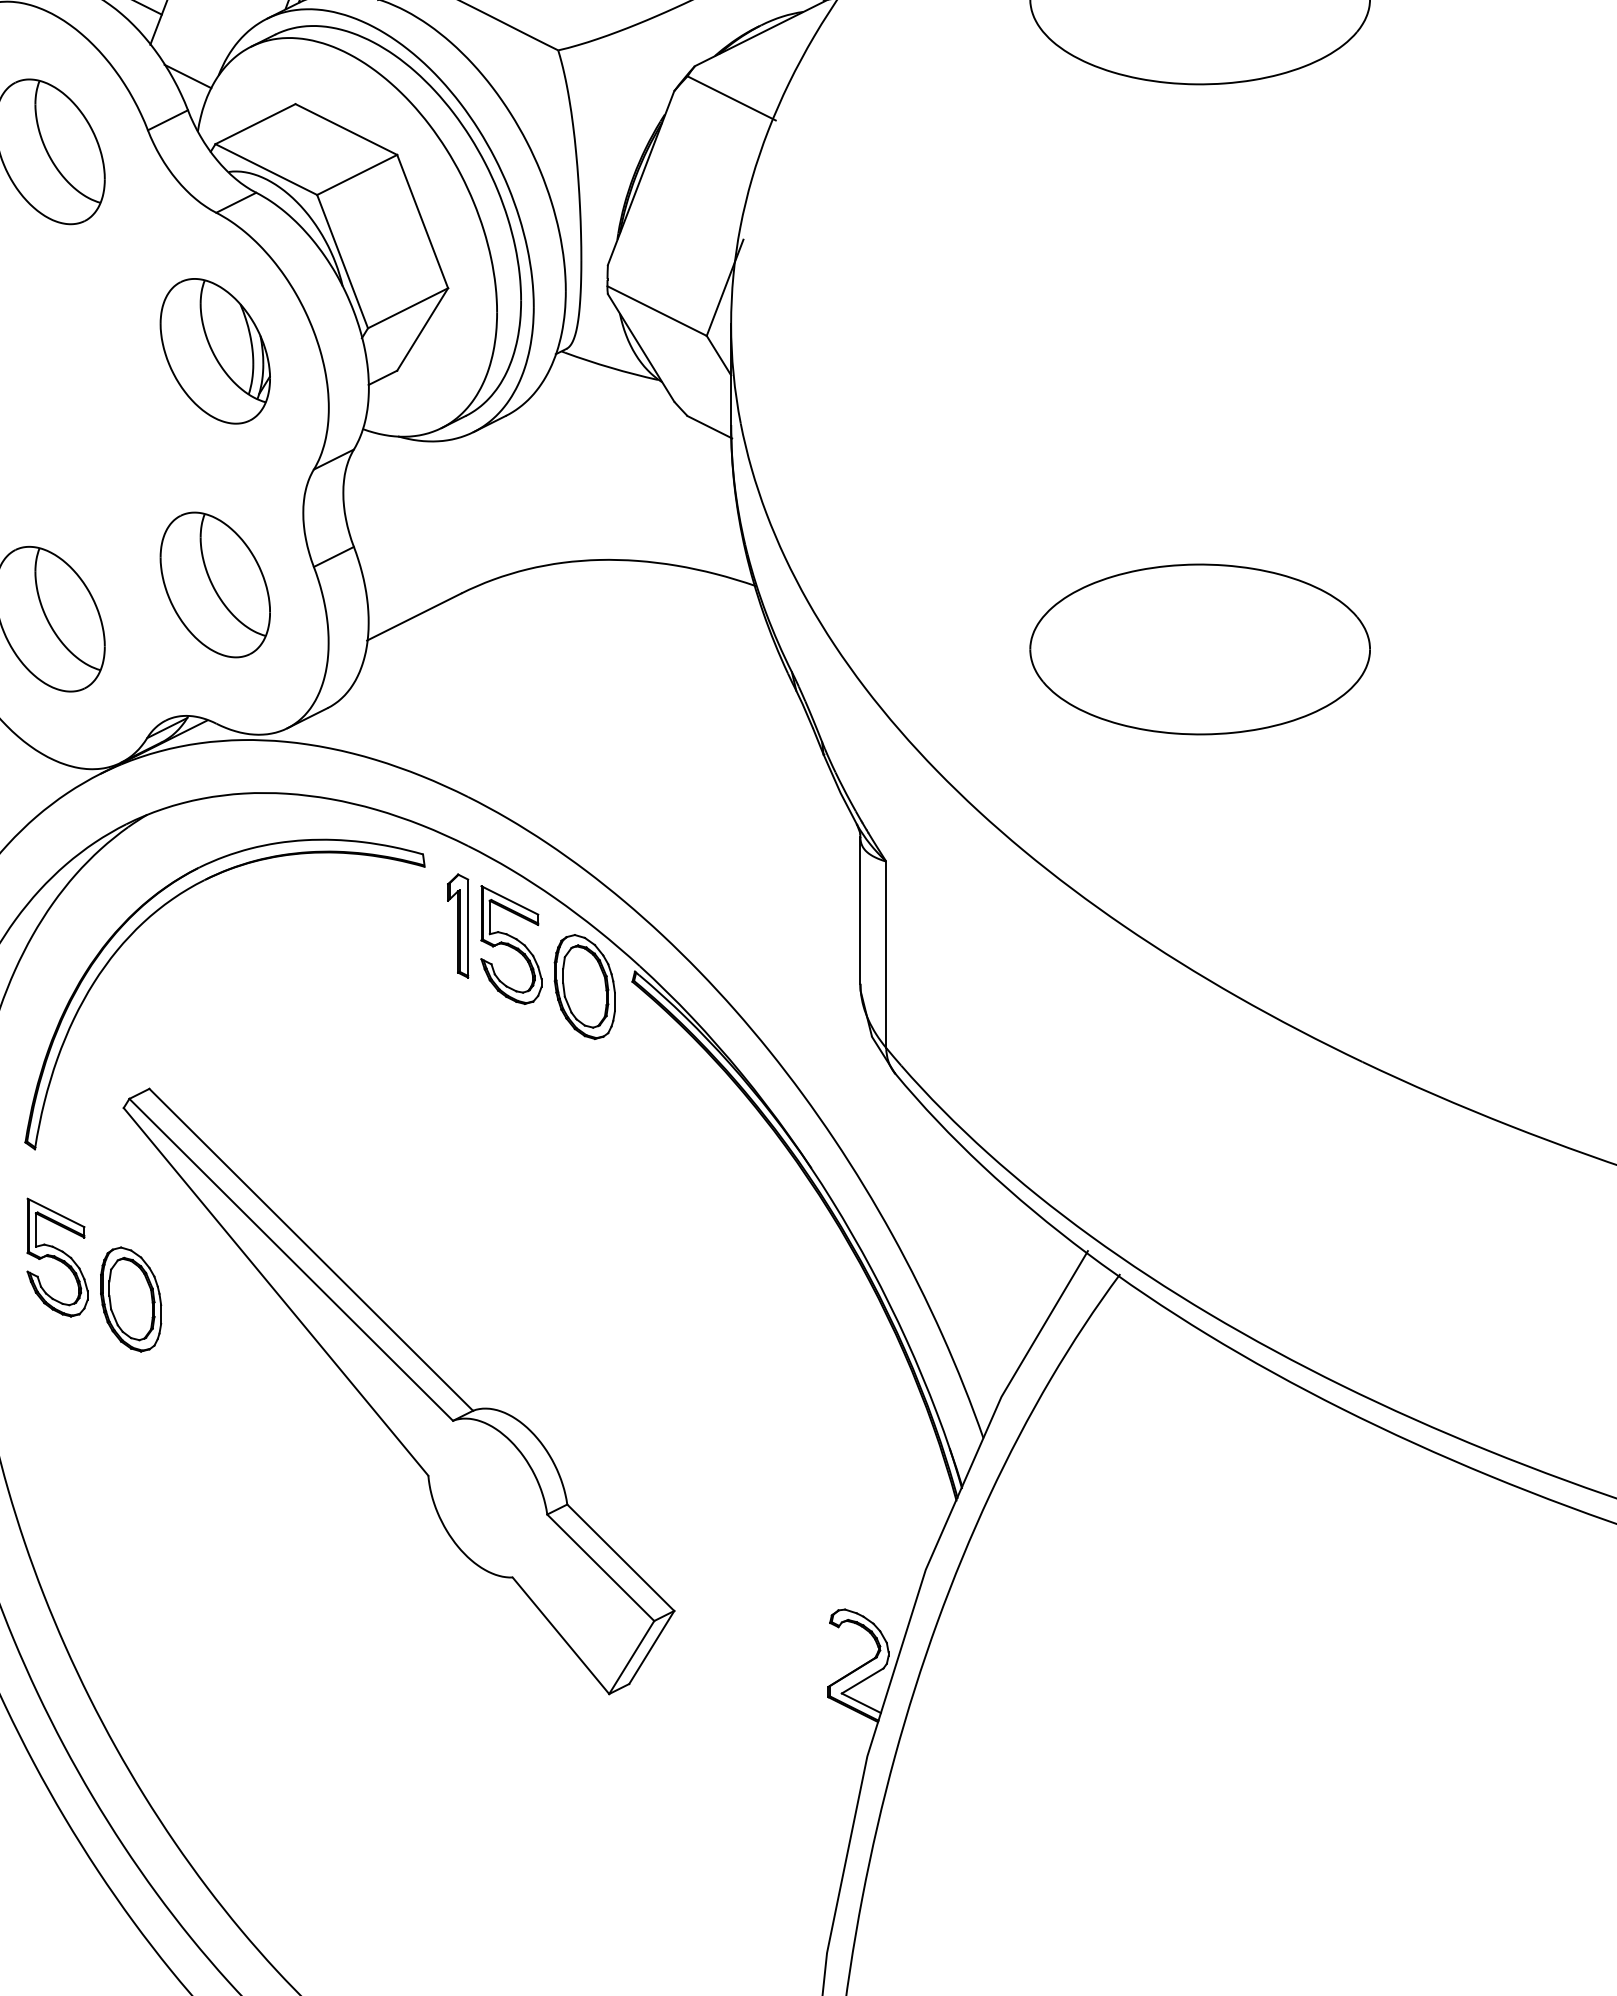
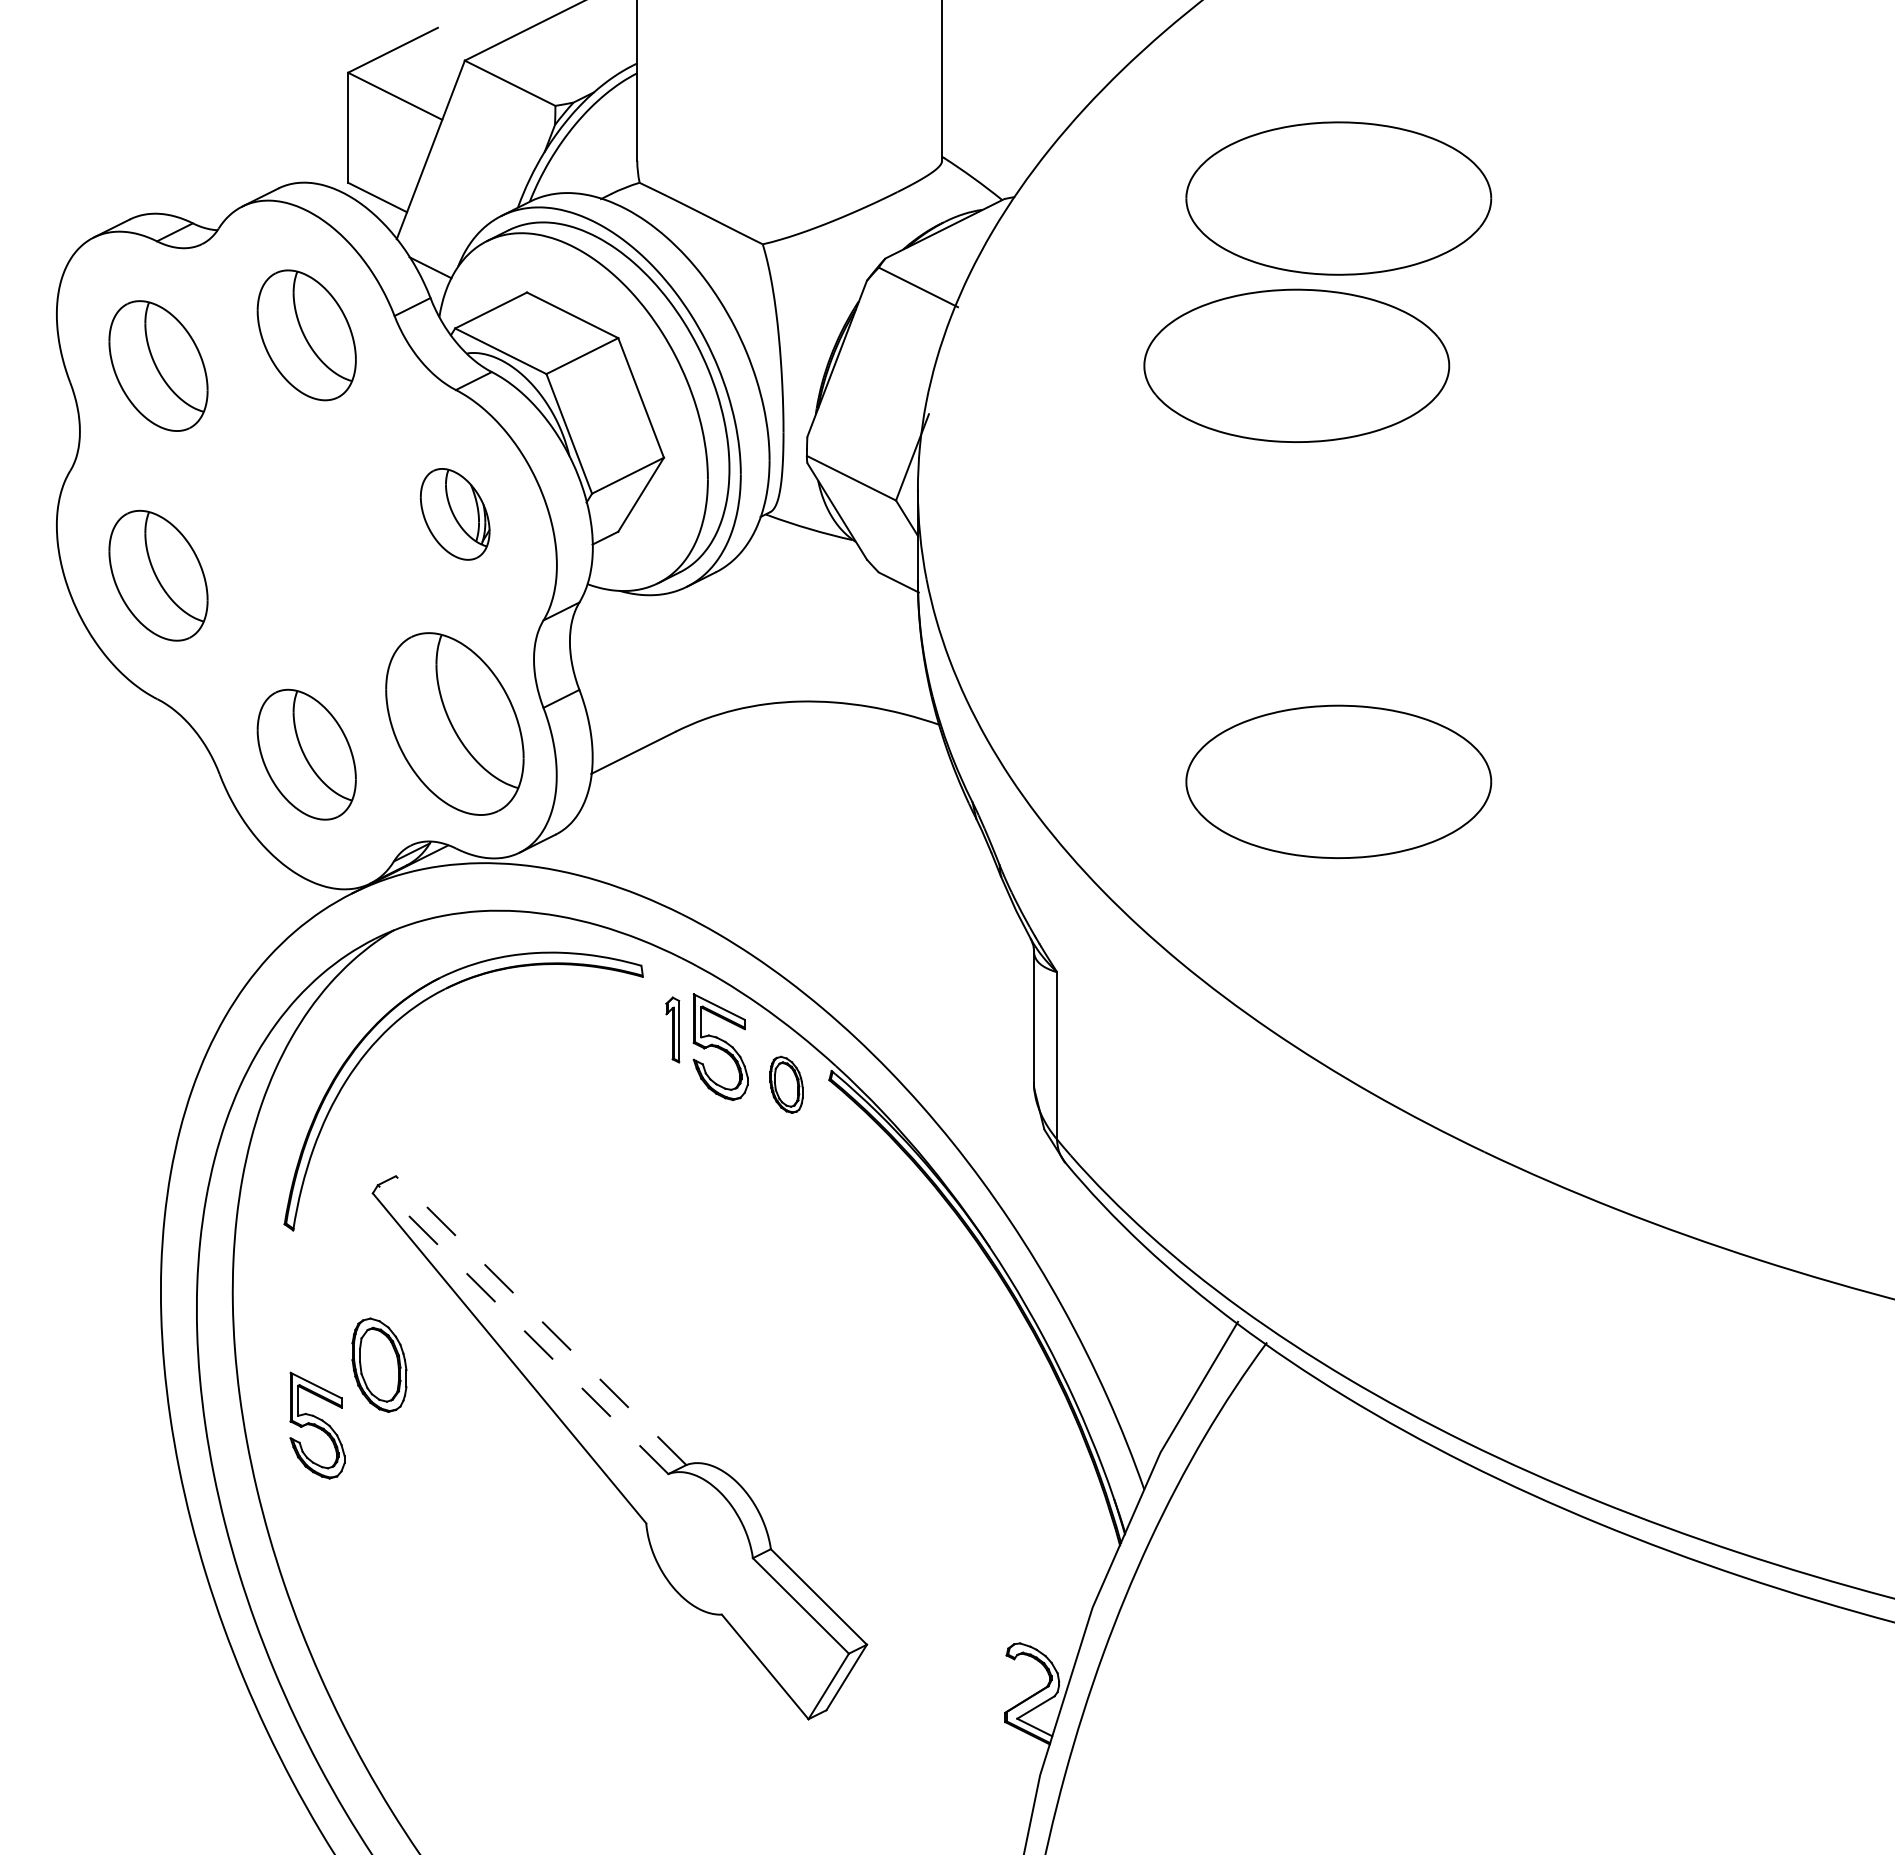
part: (1153, 185) -> (1296, 365), added
part: (215, 351) -> (455, 514), size x0.7
part: (215, 584) -> (455, 723), size x1.4
part: (457, 925) -> (672, 1029), size x0.7
part: (584, 986) -> (786, 1084), size x0.6
line: (311, 1249) -> (541, 1320), solid -> dashed
part: (57, 1257) -> (317, 1425), moved
line: (291, 1259) -> (523, 1329), solid -> dashed

